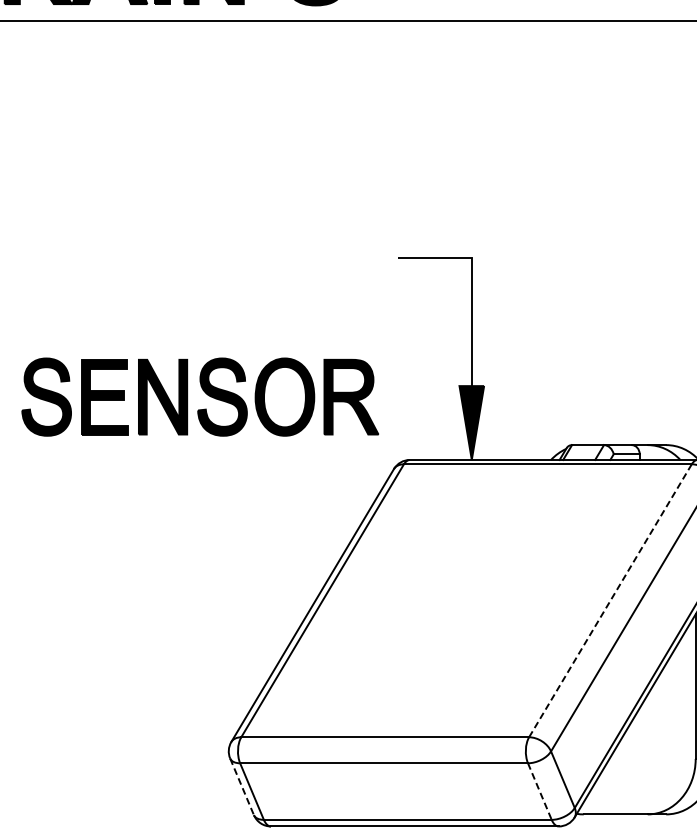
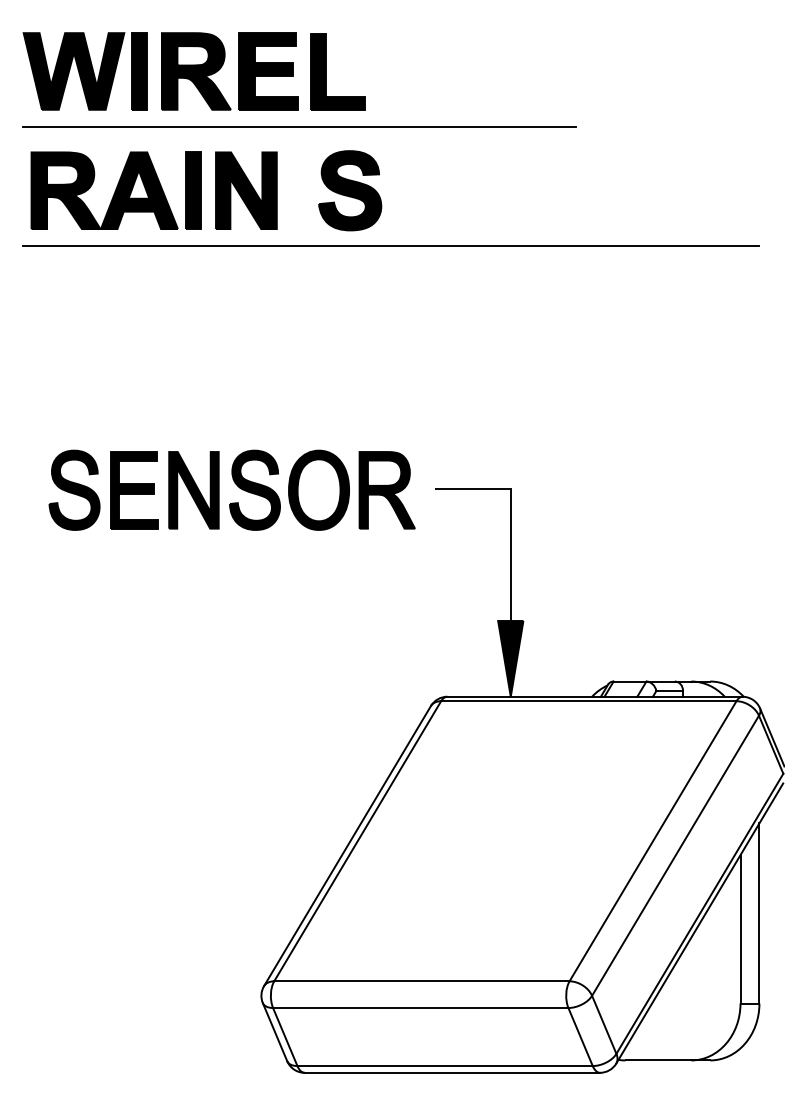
part: (203, 391) -> (235, 484), moved
line: (609, 601) -> (652, 841), dashed -> solid
line: (242, 787) -> (275, 1032), dashed -> solid
line: (539, 792) -> (580, 1037), dashed -> solid

